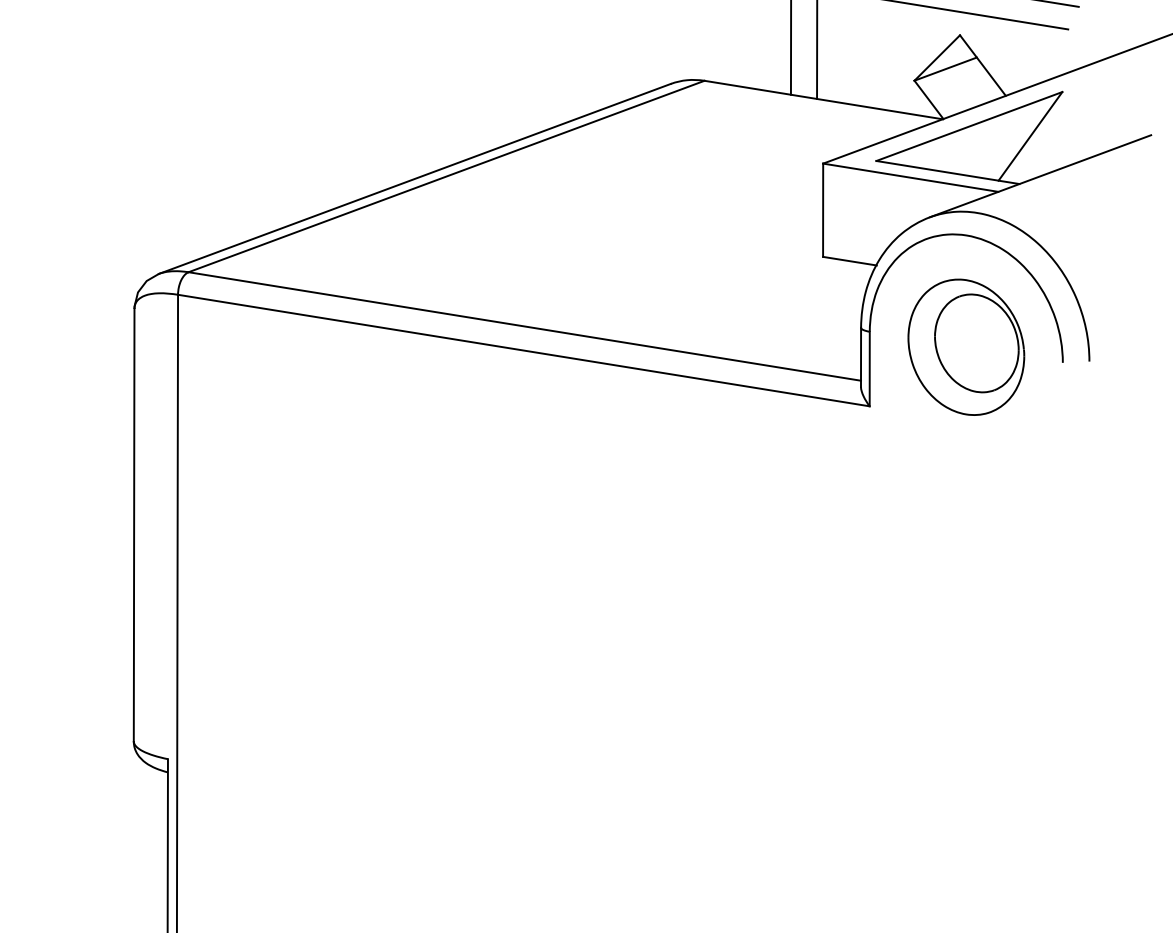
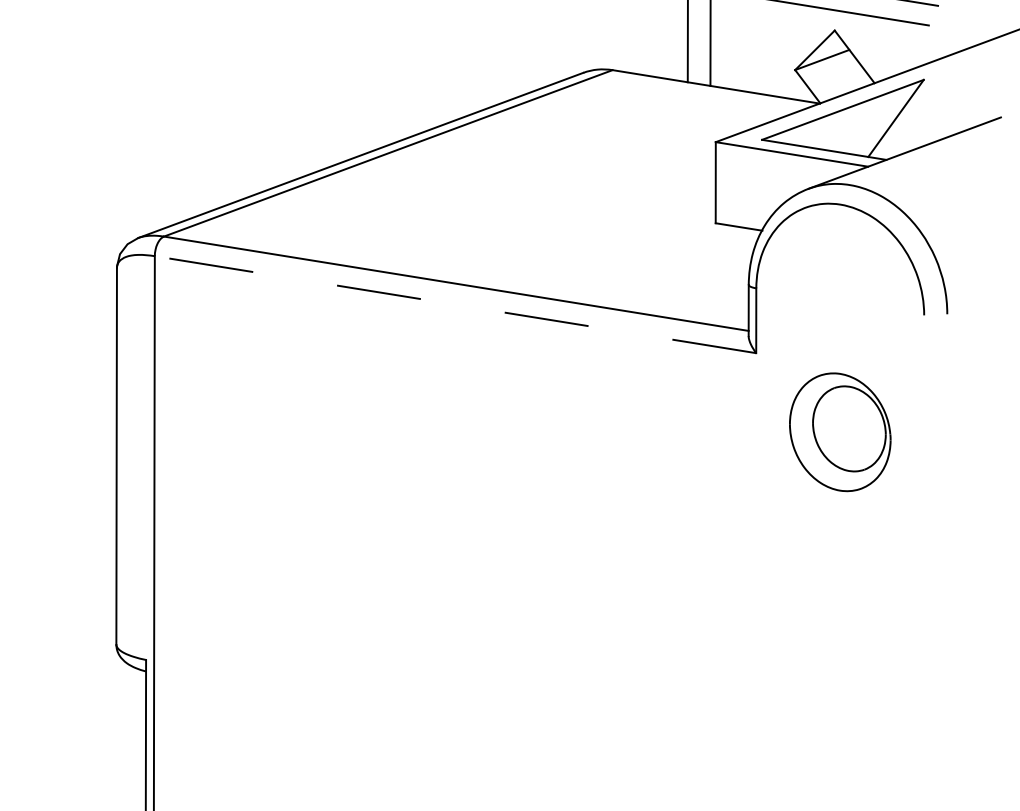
part: (966, 346) -> (840, 431), moved
line: (523, 350) -> (455, 304), solid -> dashed

